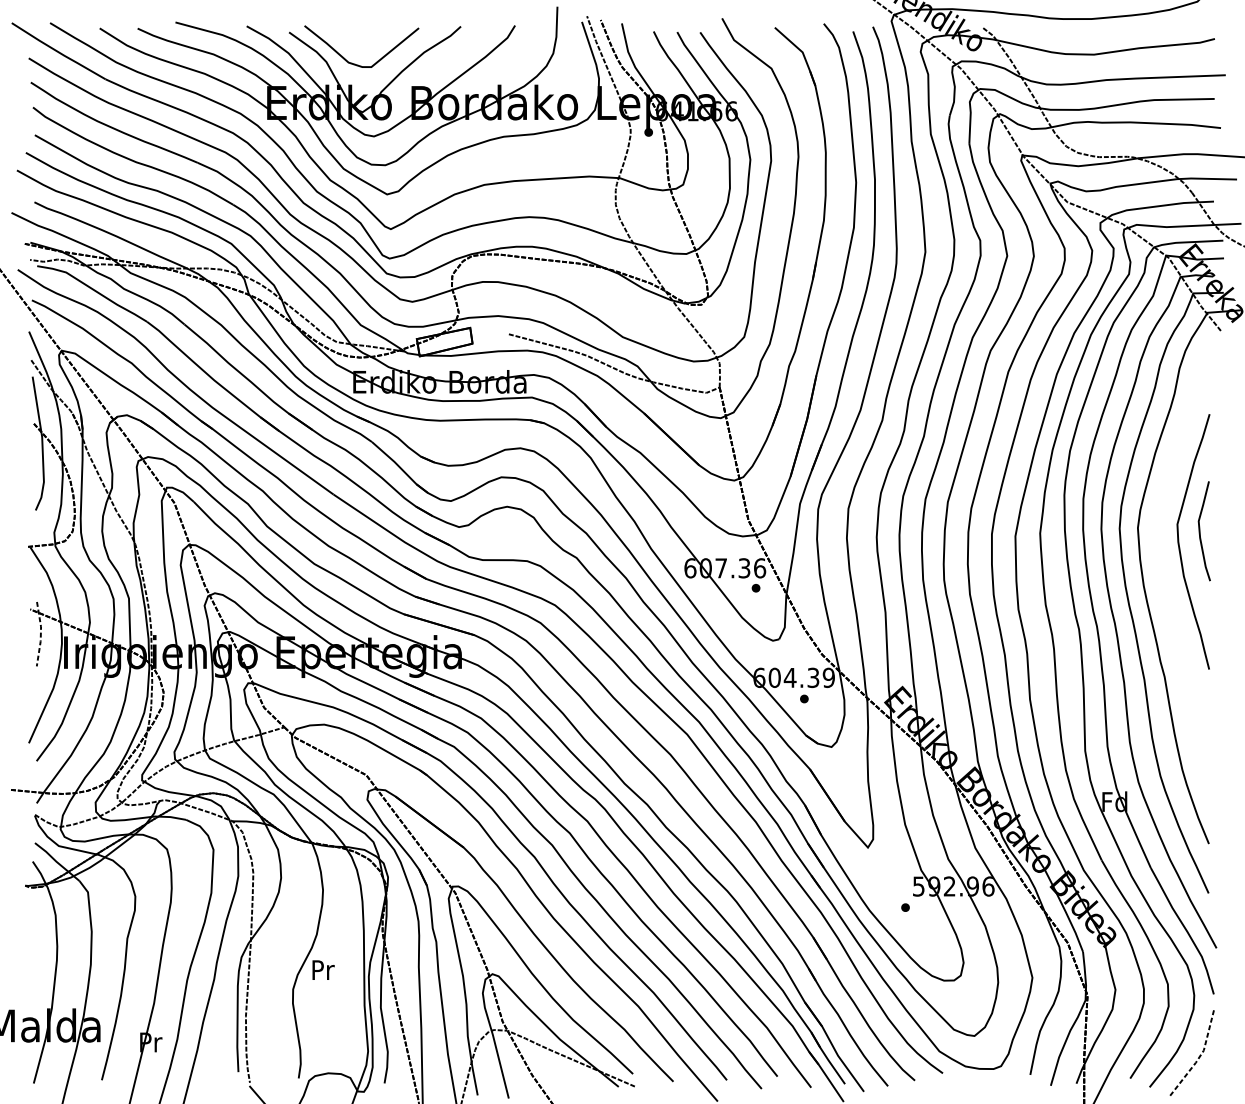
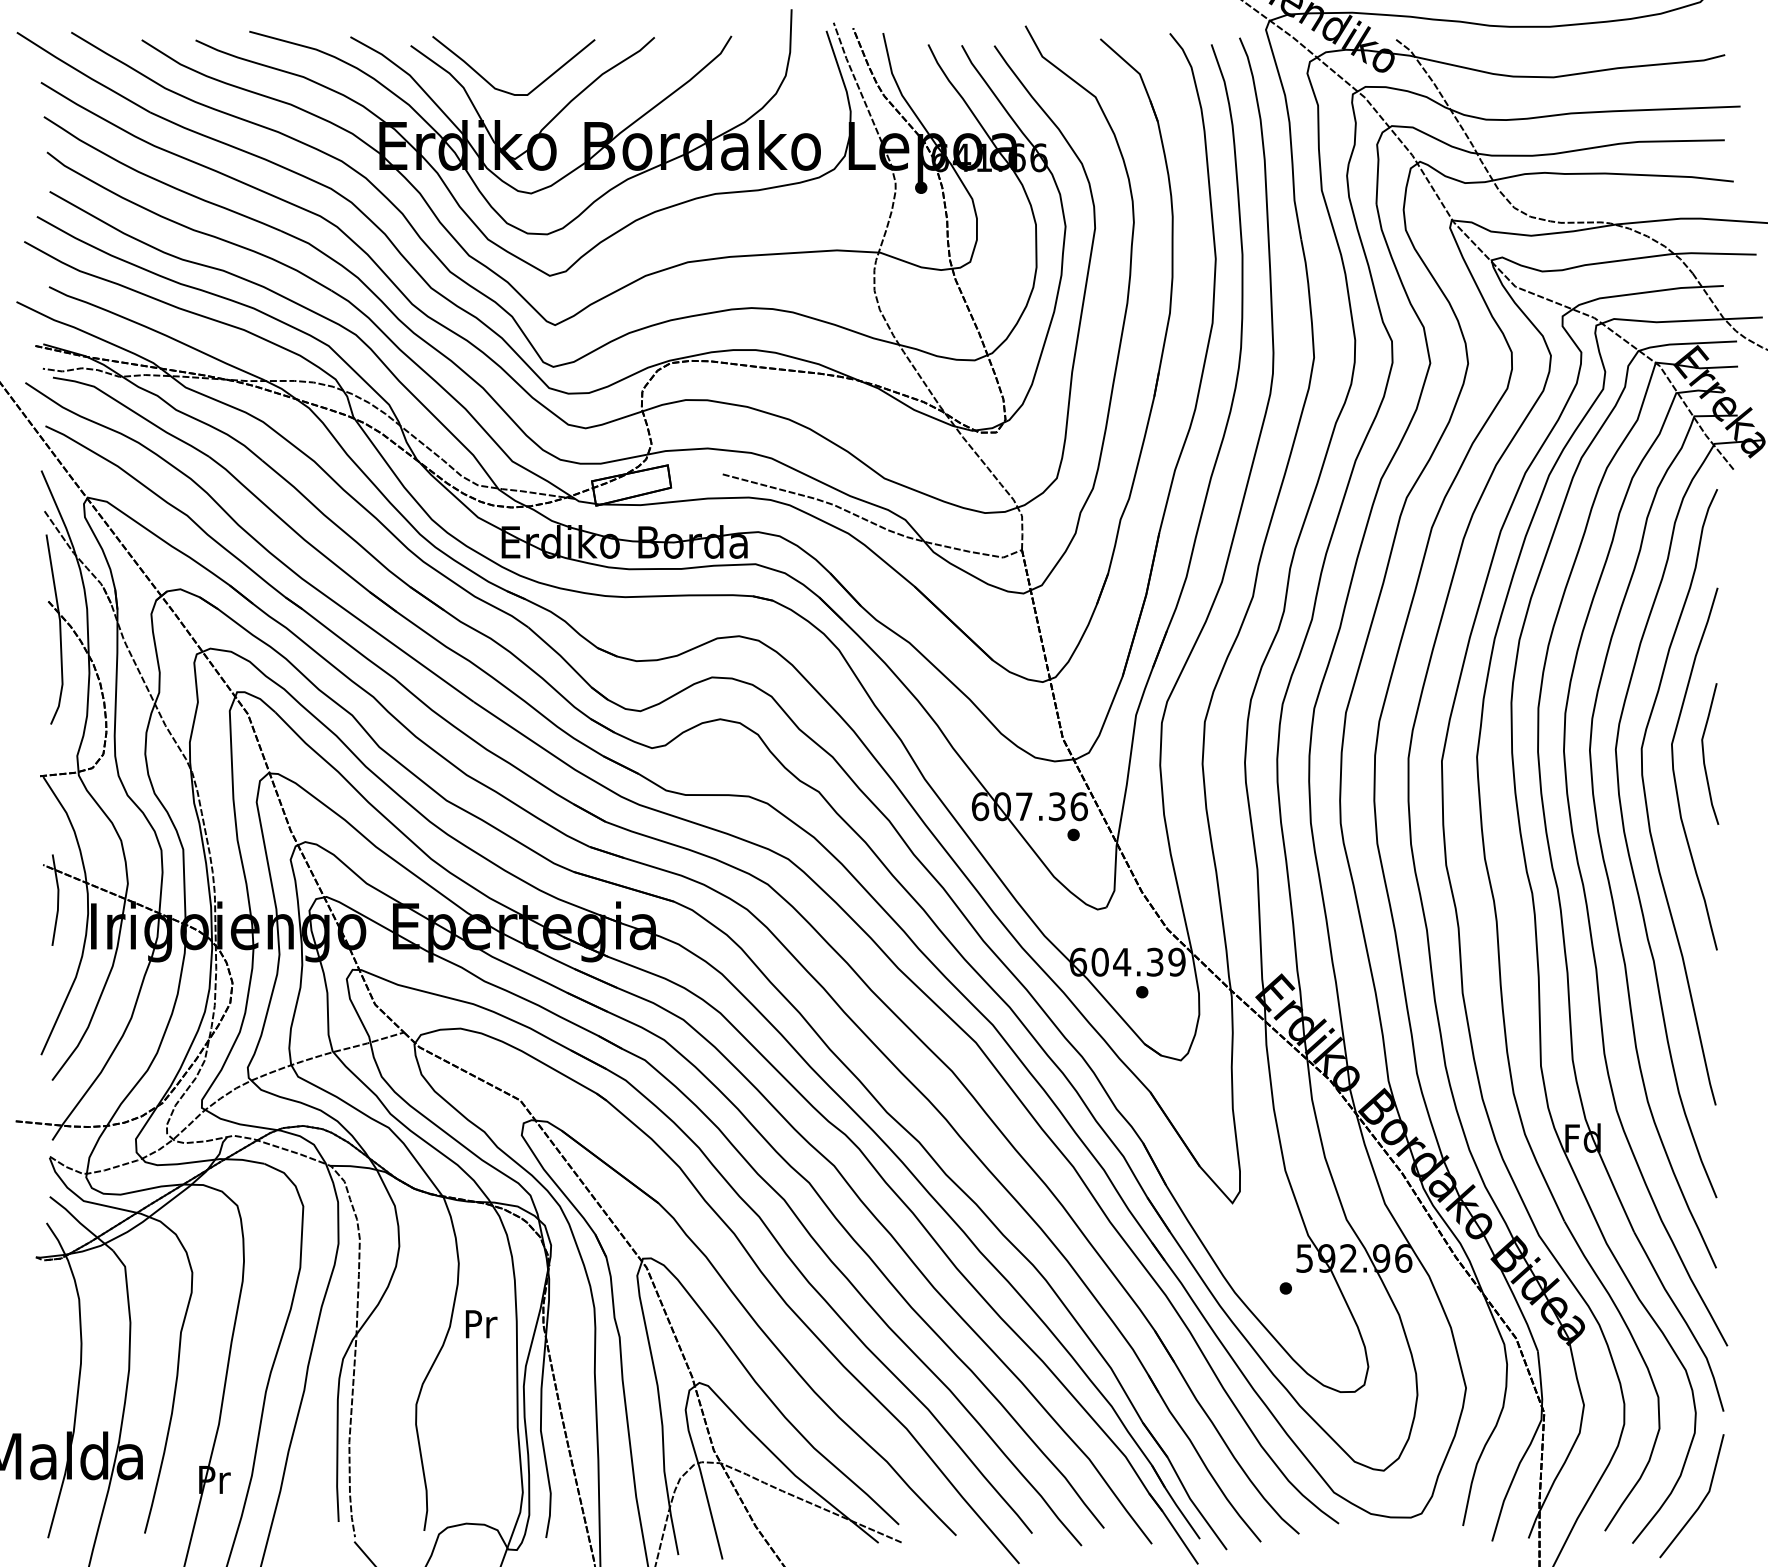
curve: (1160, 566) -> (1647, 803), added
line: (41, 634) -> (58, 900), dashed -> solid
text: (323, 970) -> (481, 1324), moved
line: (1198, 1057) -> (1702, 1501), dashed -> solid

